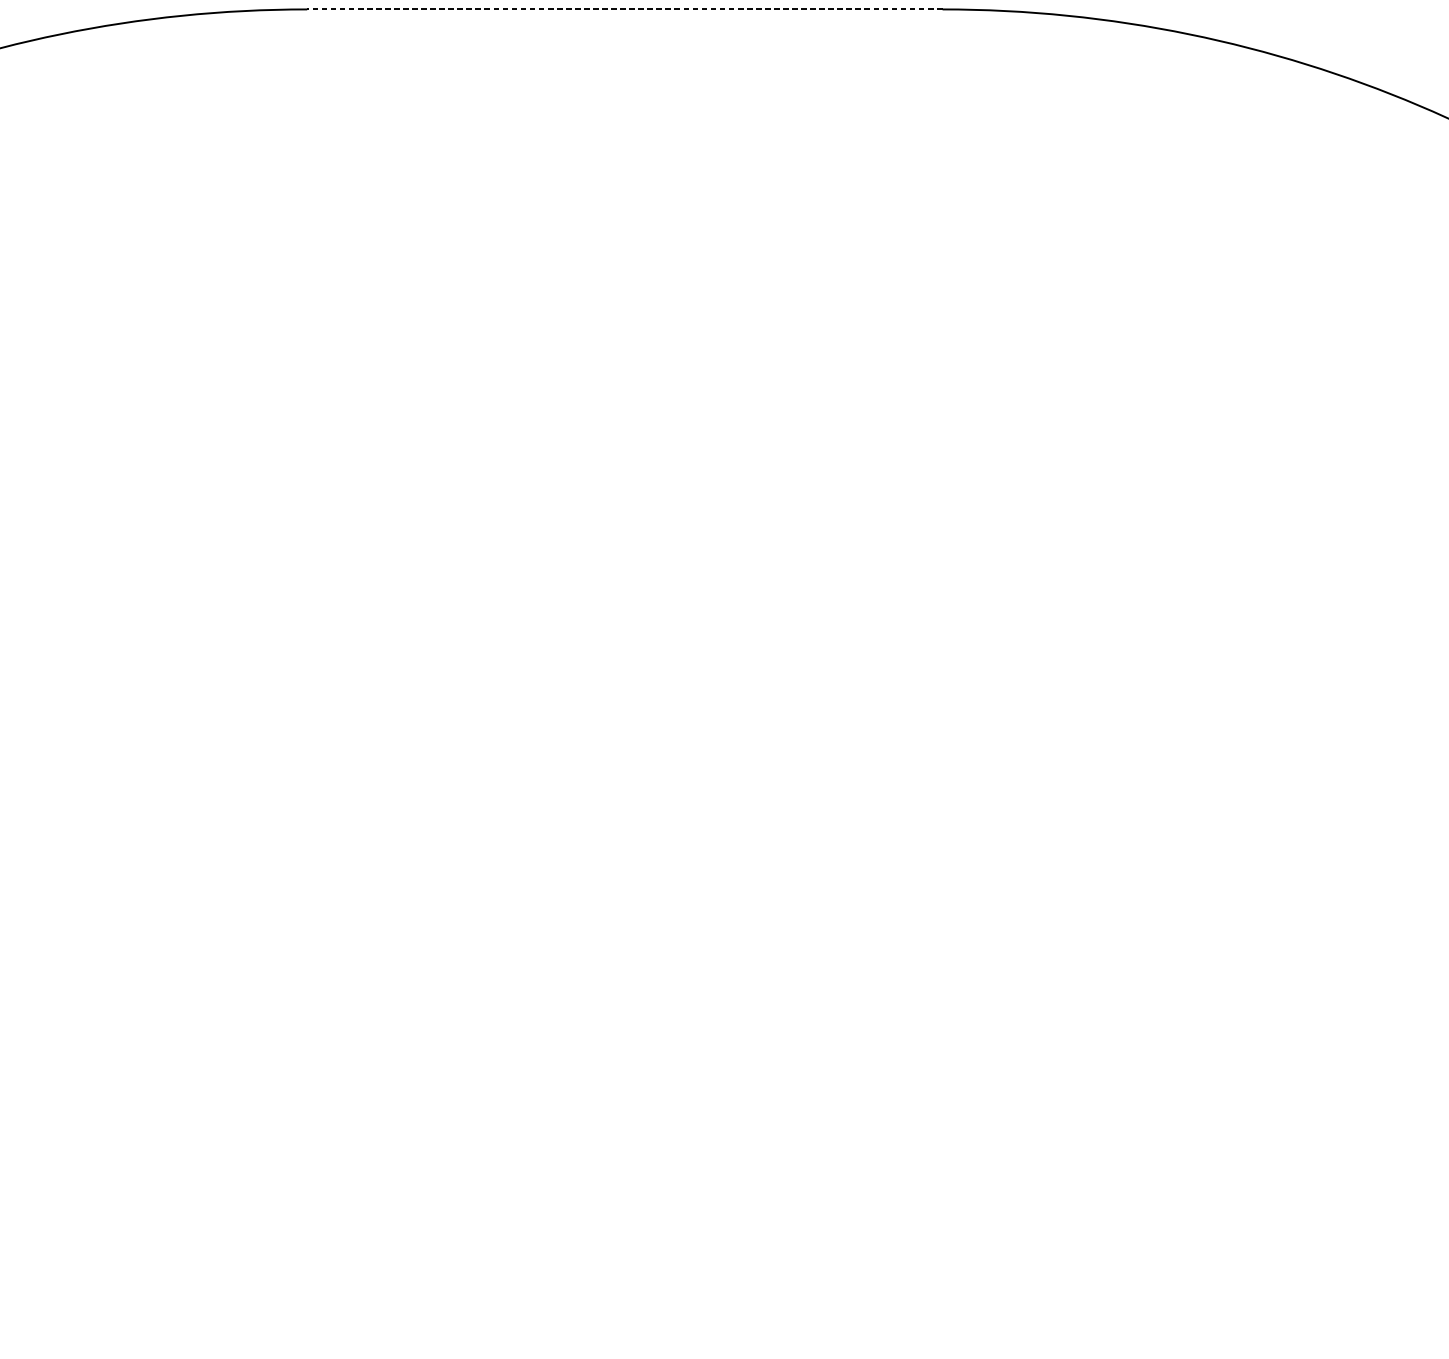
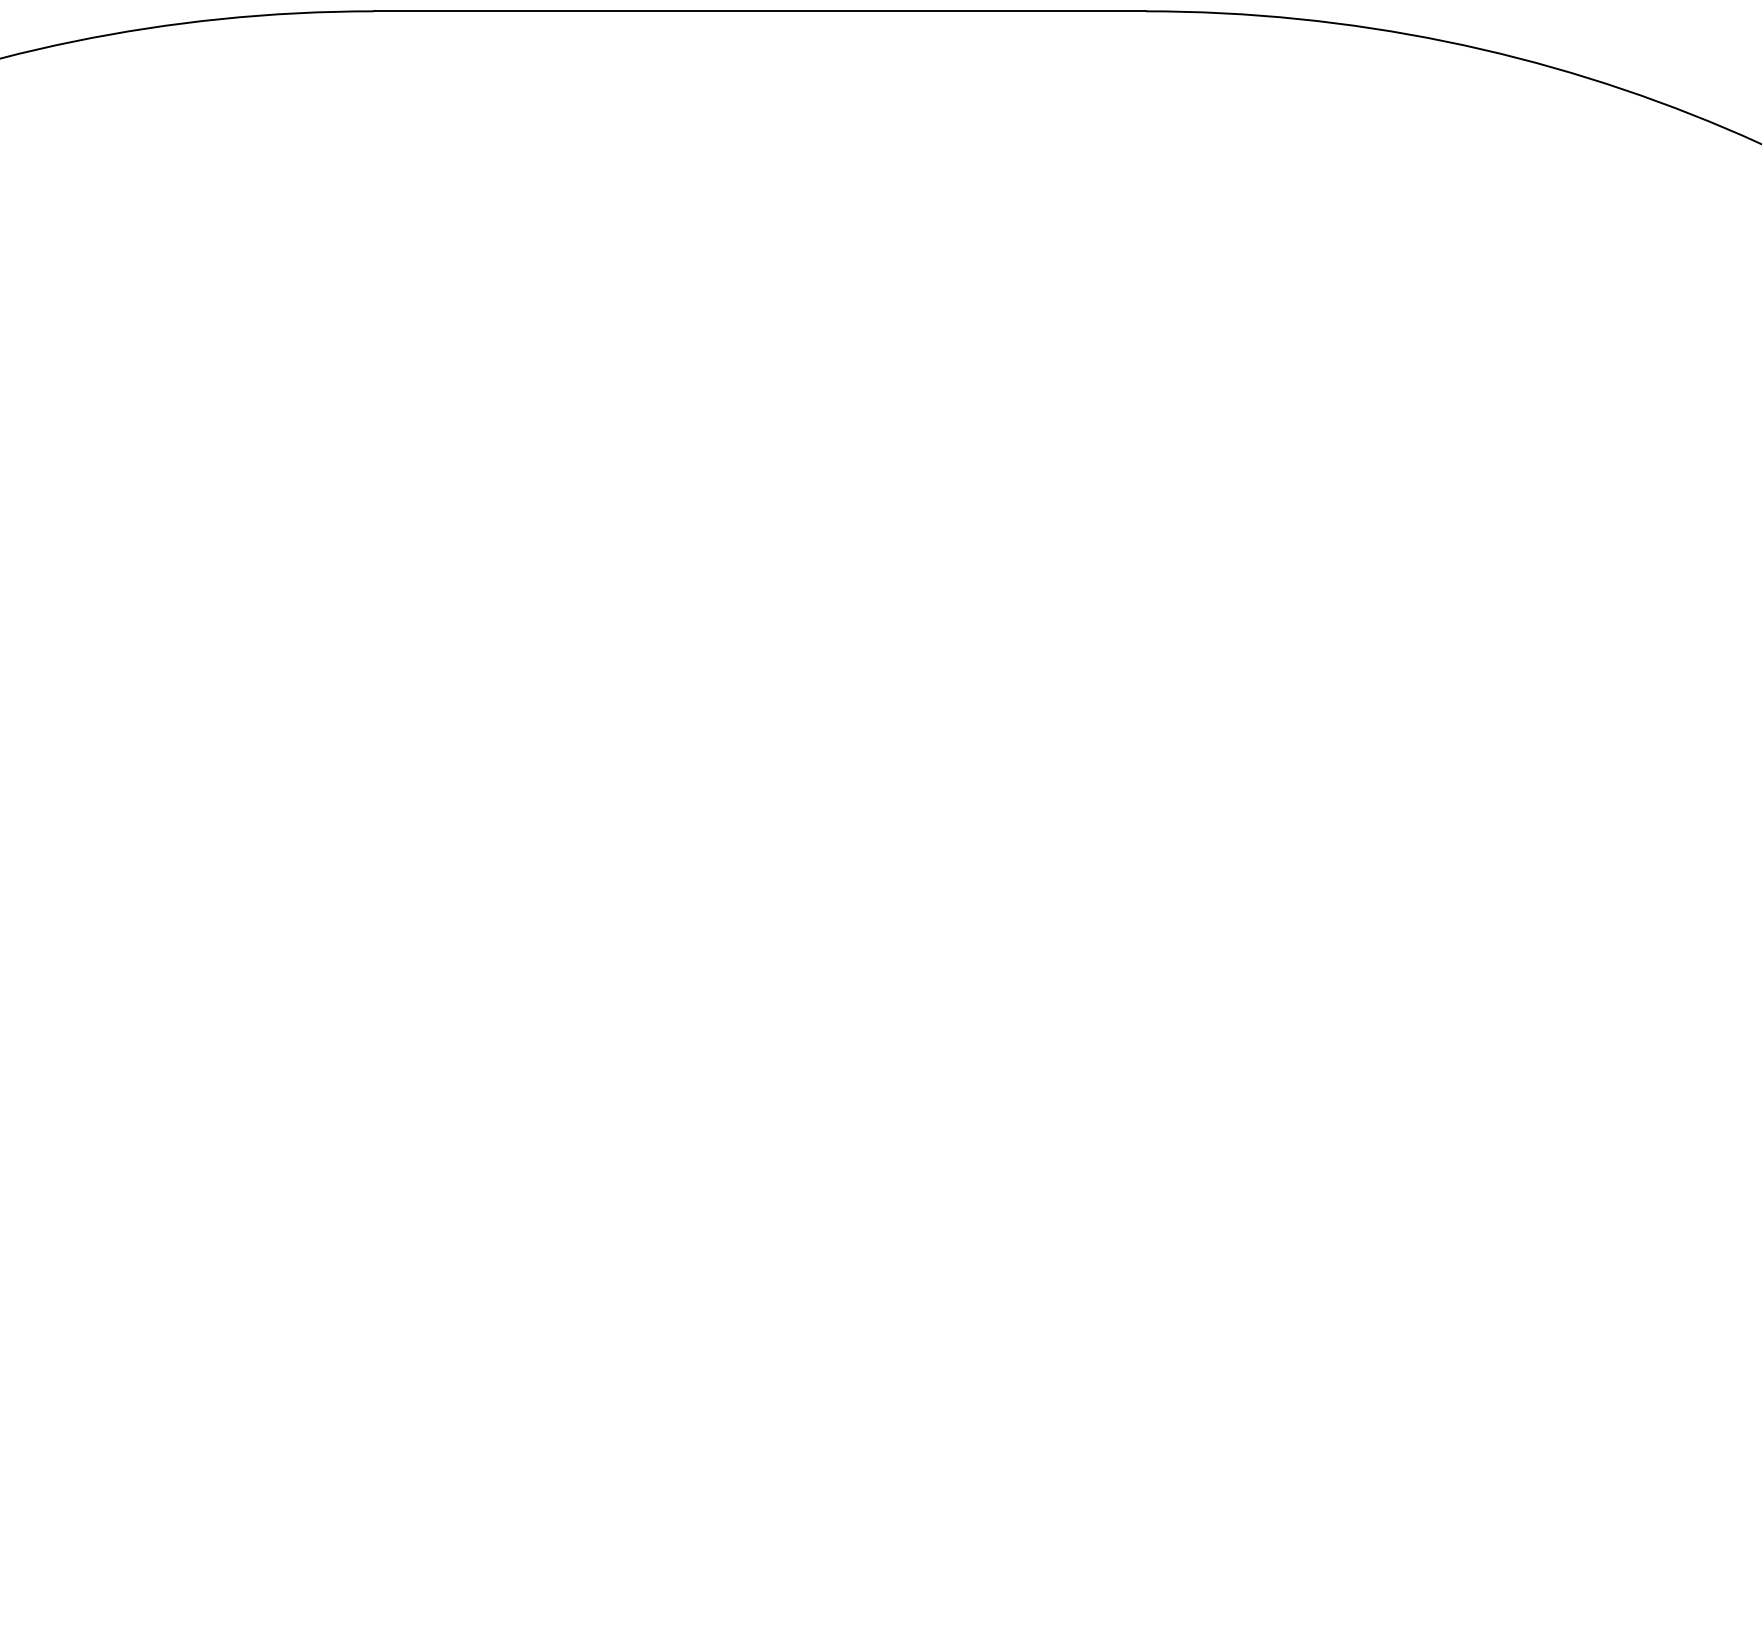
line: (624, 9) -> (759, 11), dashed -> solid

